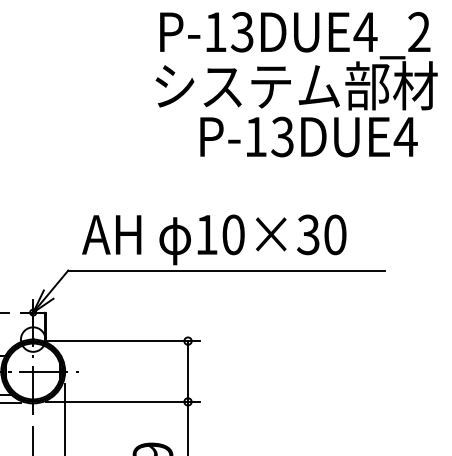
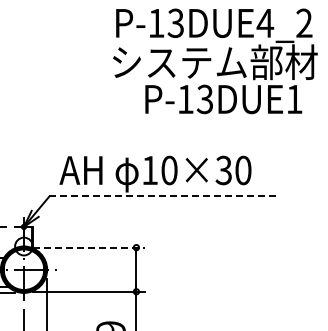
text: (405, 137) -> (294, 99), P-13DUE4 -> P-13DUE1
line: (226, 270) -> (164, 196), solid -> dashed
line: (123, 340) -> (89, 247), solid -> dashed

